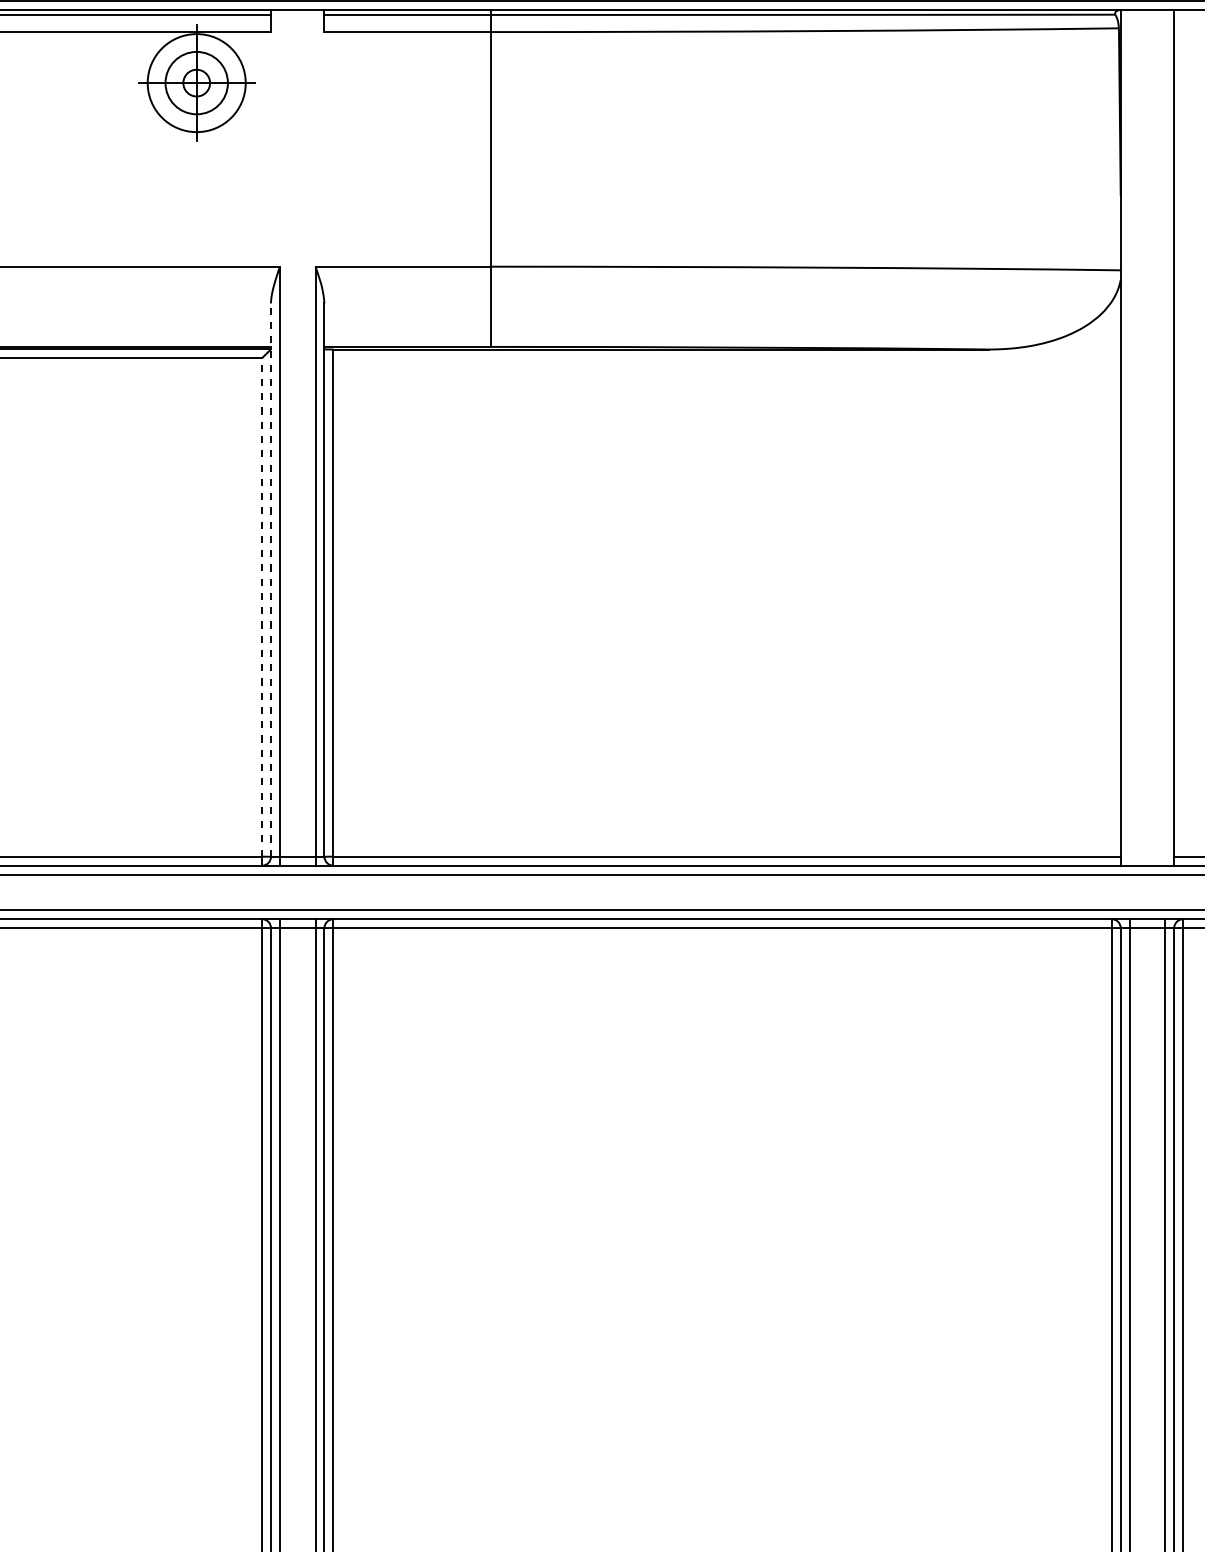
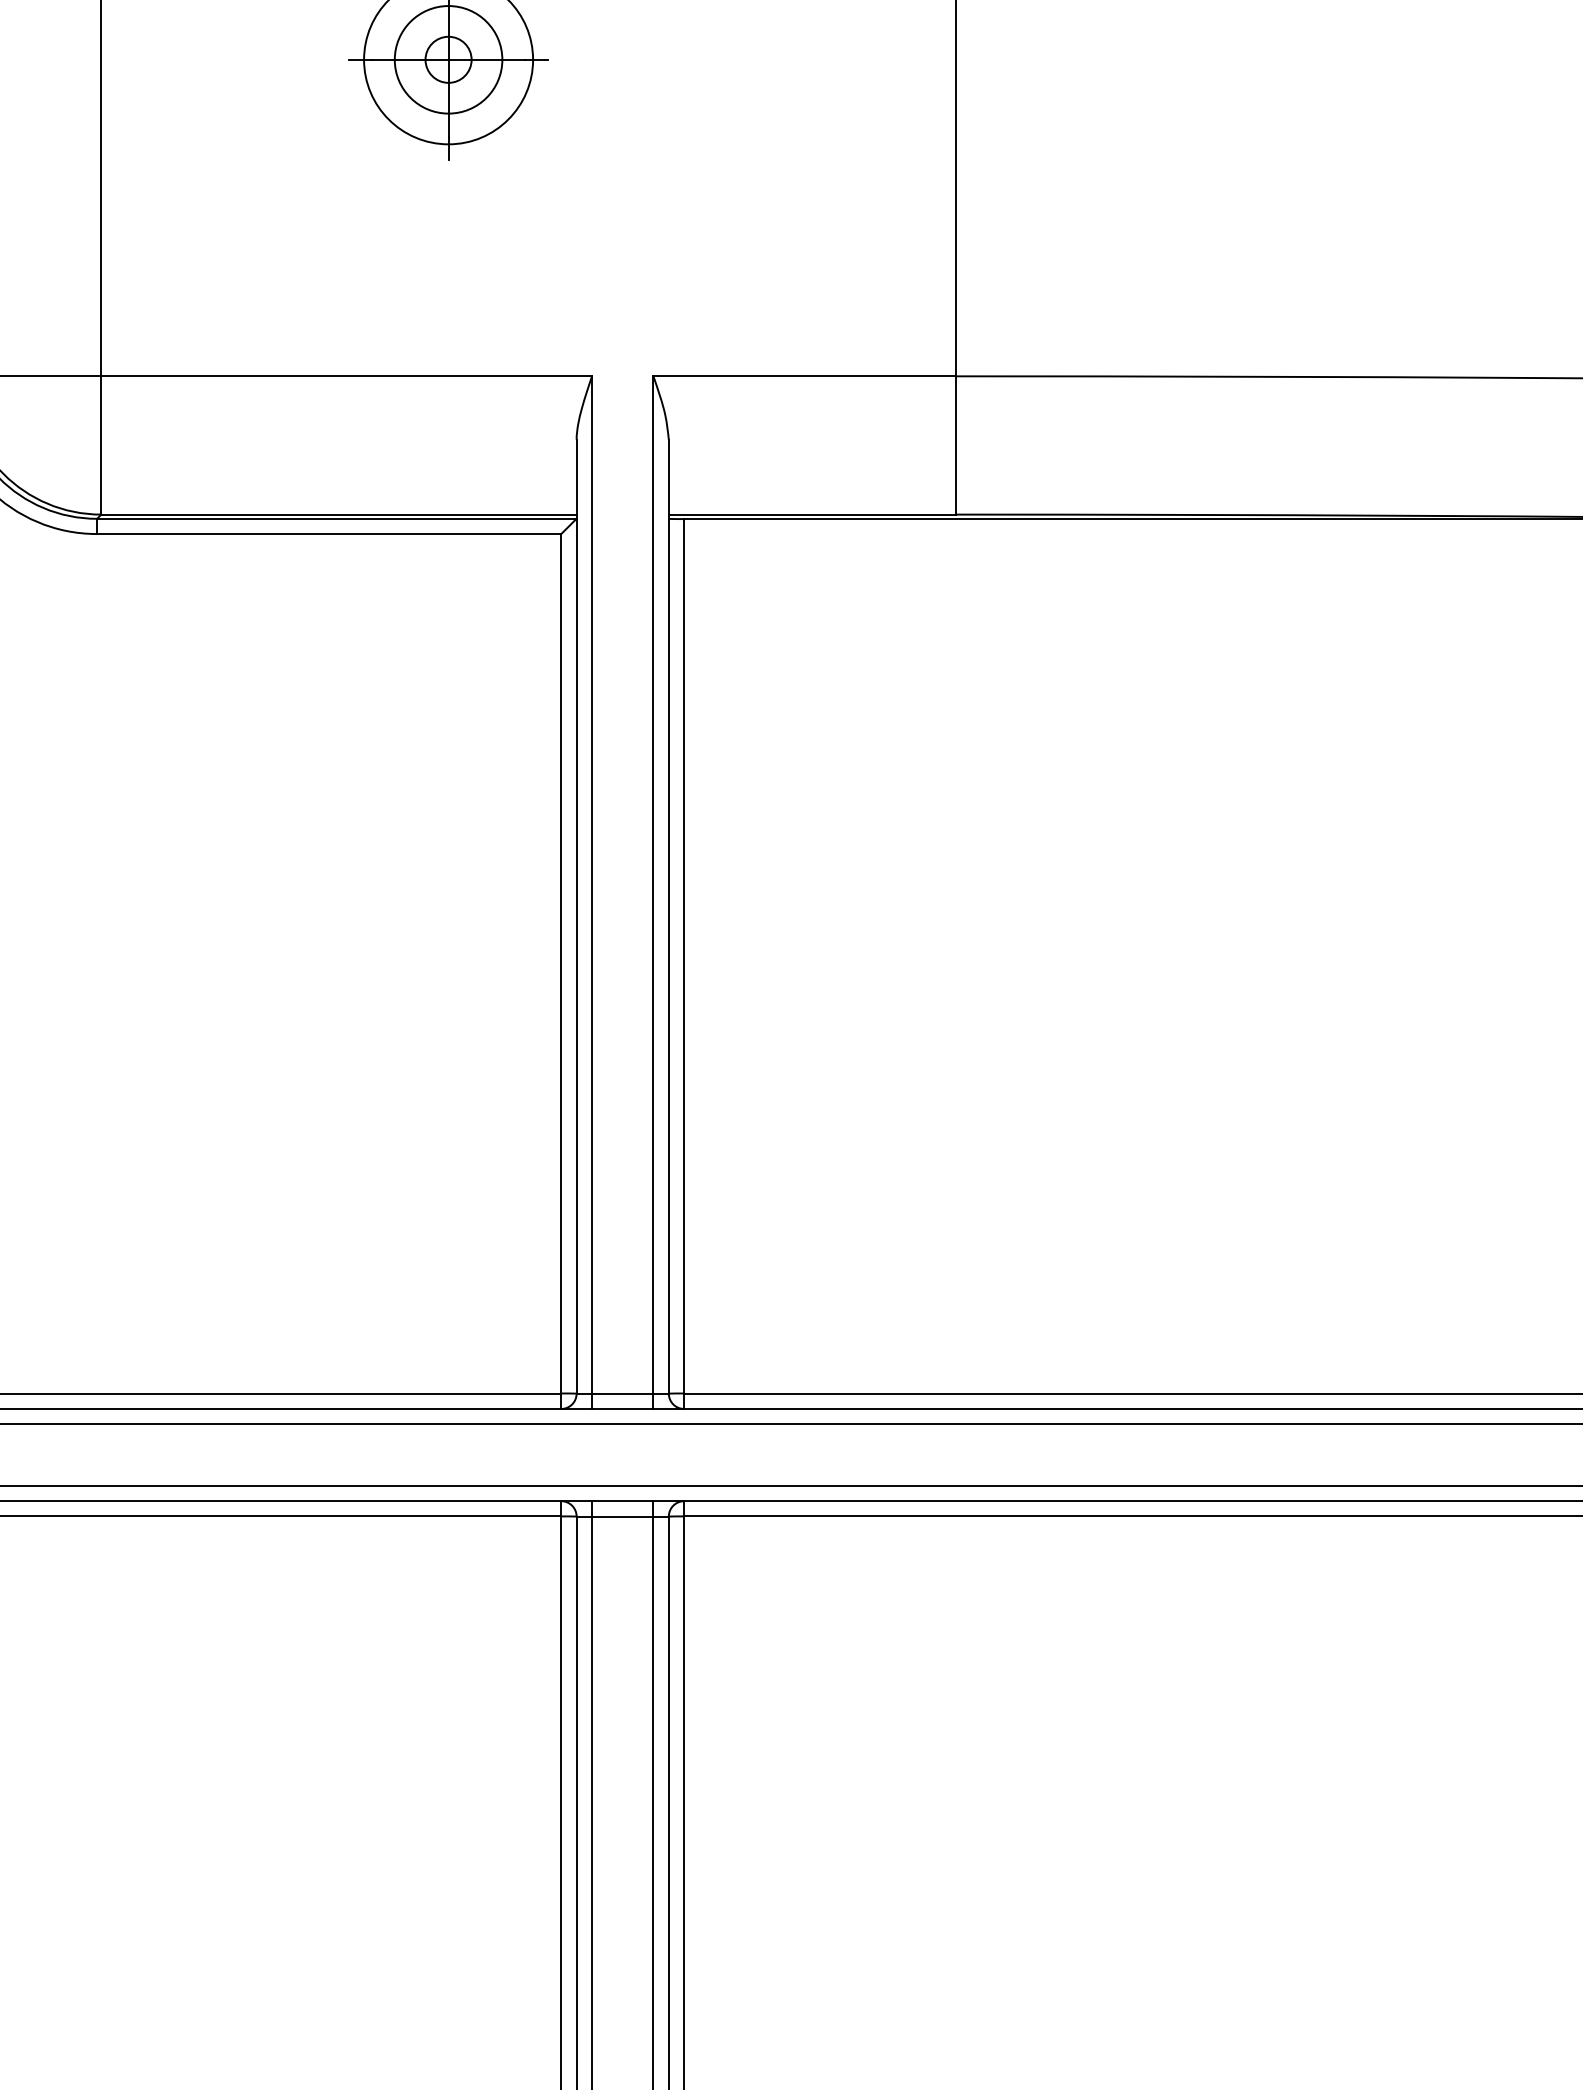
line: (271, 580) -> (577, 917), dashed -> solid
line: (262, 606) -> (561, 962), dashed -> solid

